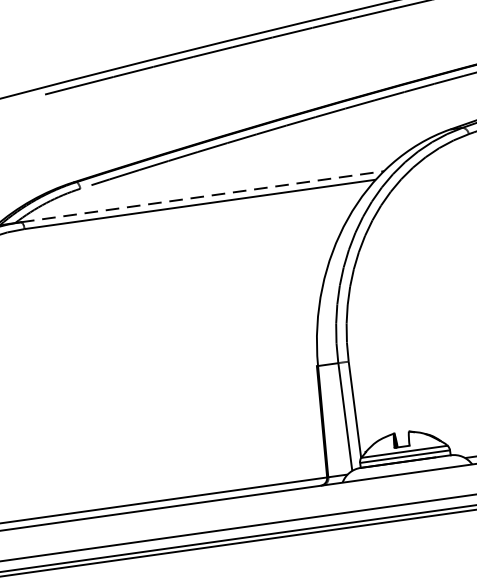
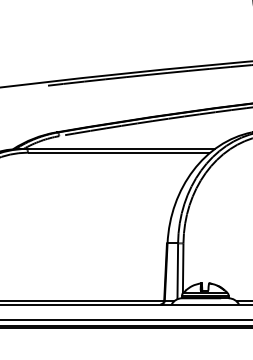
line: (203, 195) -> (121, 148), dashed -> solid

